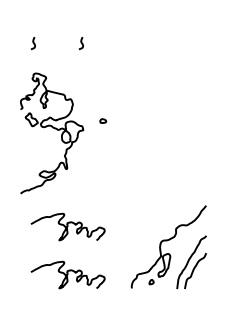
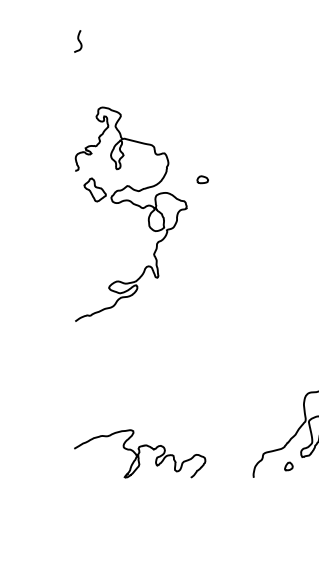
curve: (80, 42) -> (162, 39), removed
part: (52, 133) -> (132, 214), moved
curve: (67, 226) -> (139, 367), removed

